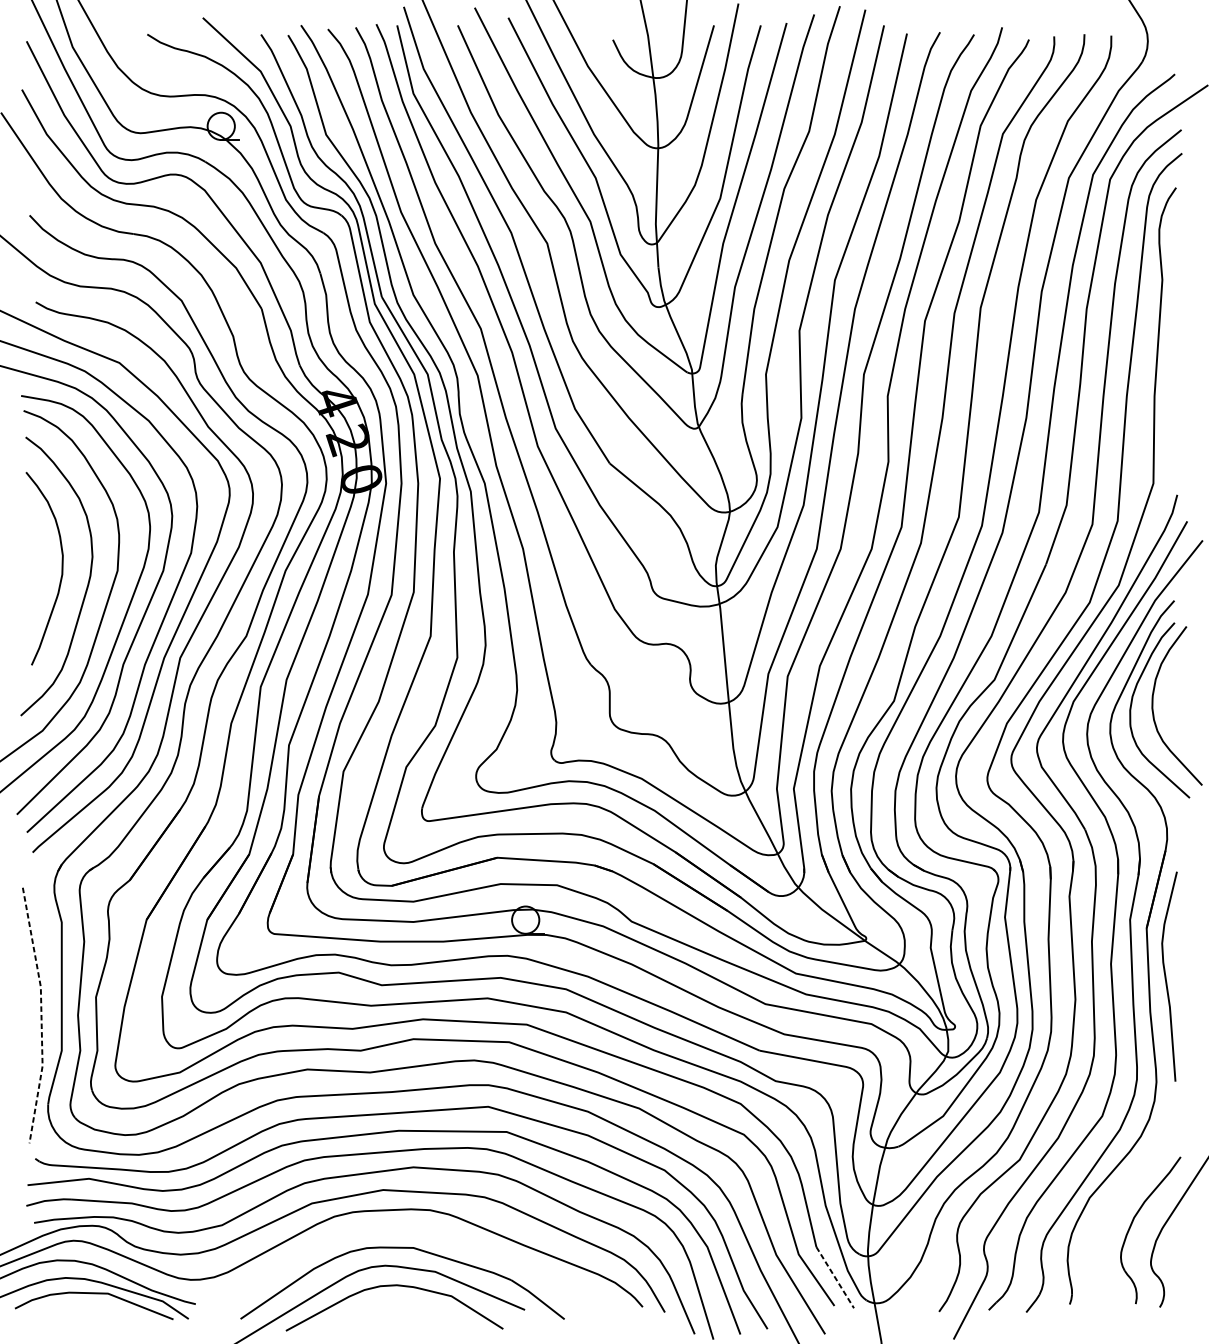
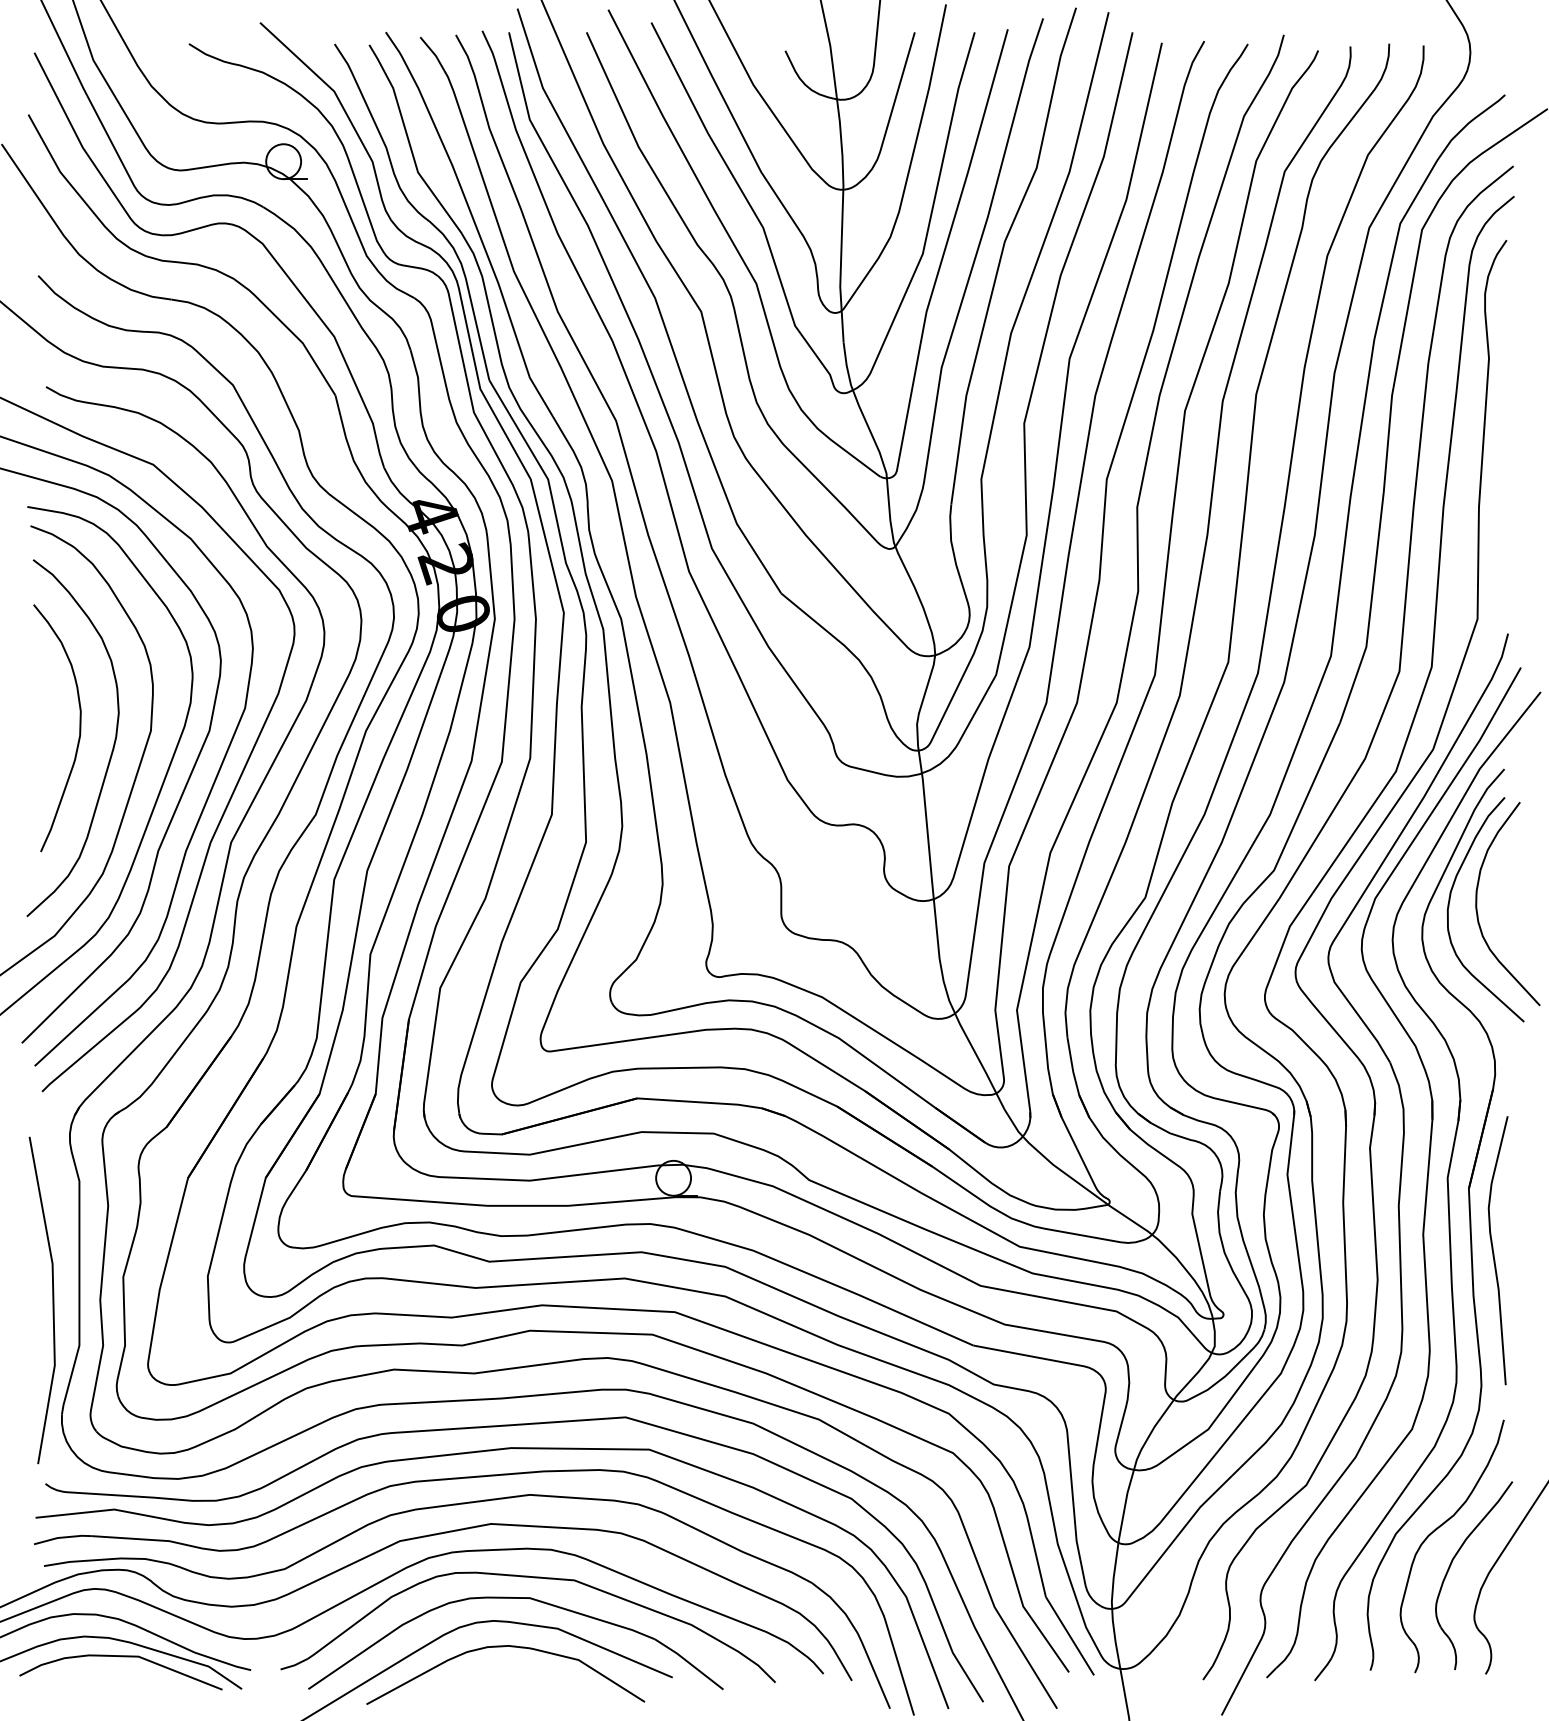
line: (41, 1015) -> (53, 1300), dashed -> solid
part: (1121, 1195) -> (1436, 1530), added
part: (416, 1232) -> (533, 1578), added
line: (835, 1277) -> (1070, 1636), dashed -> solid

